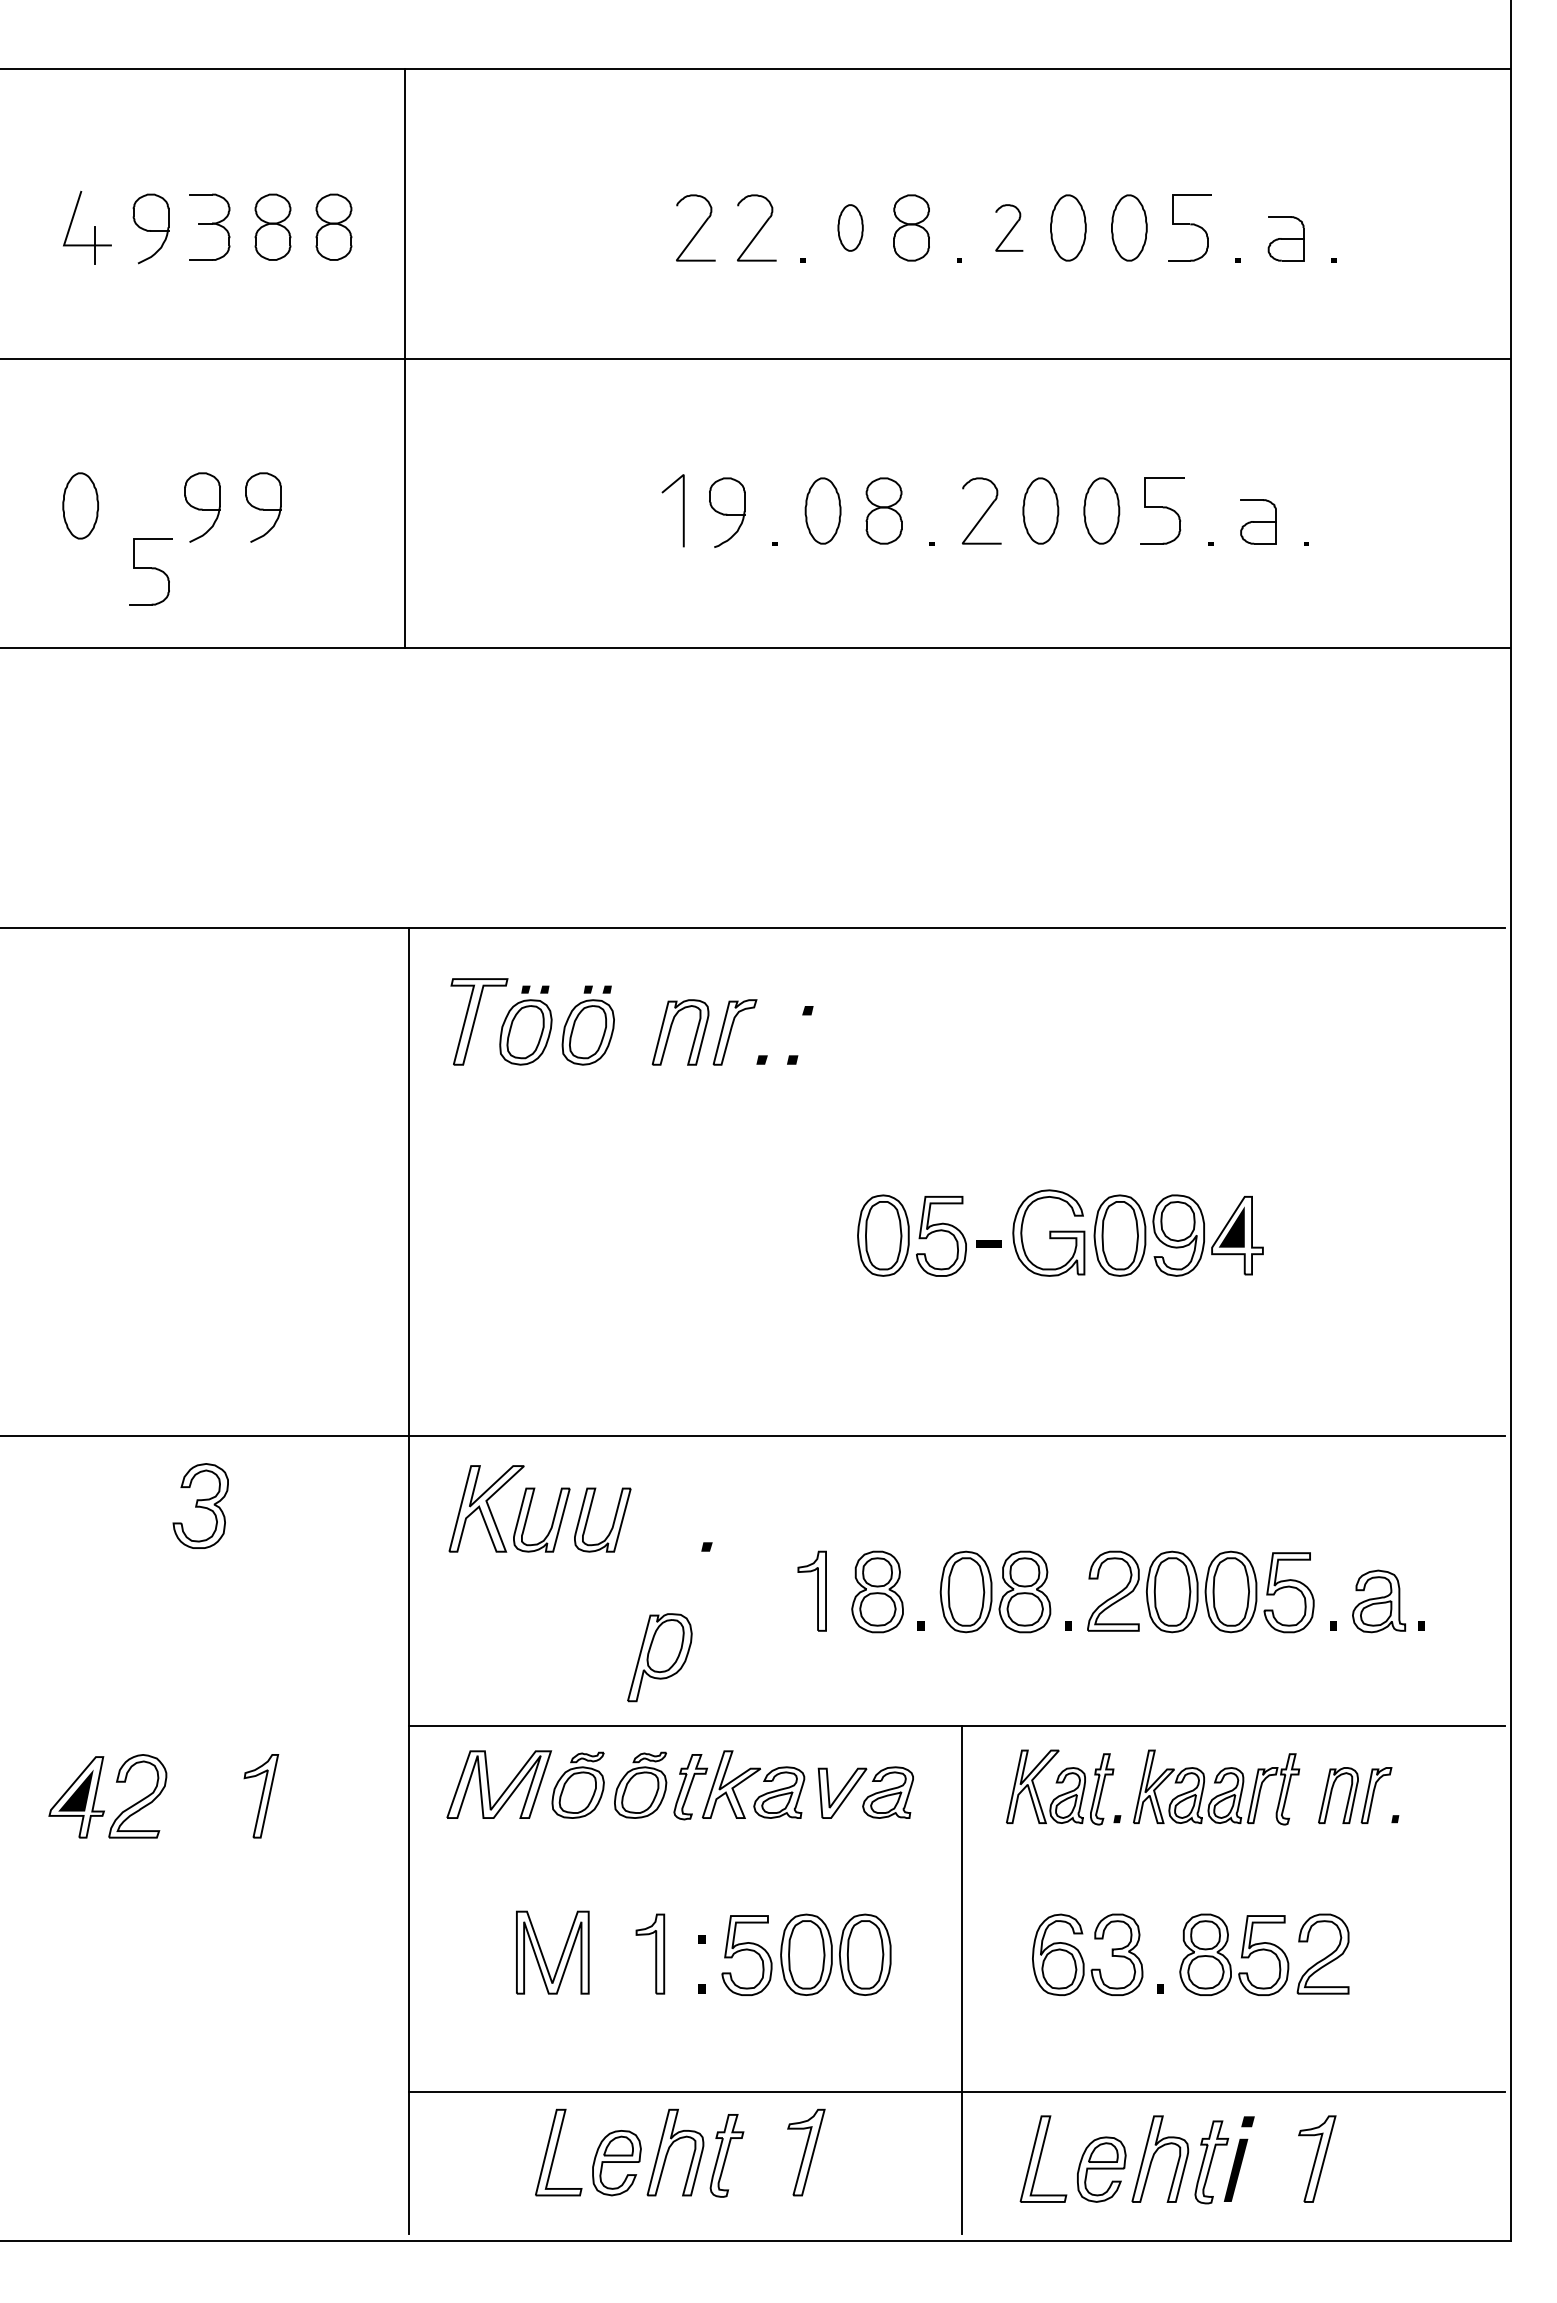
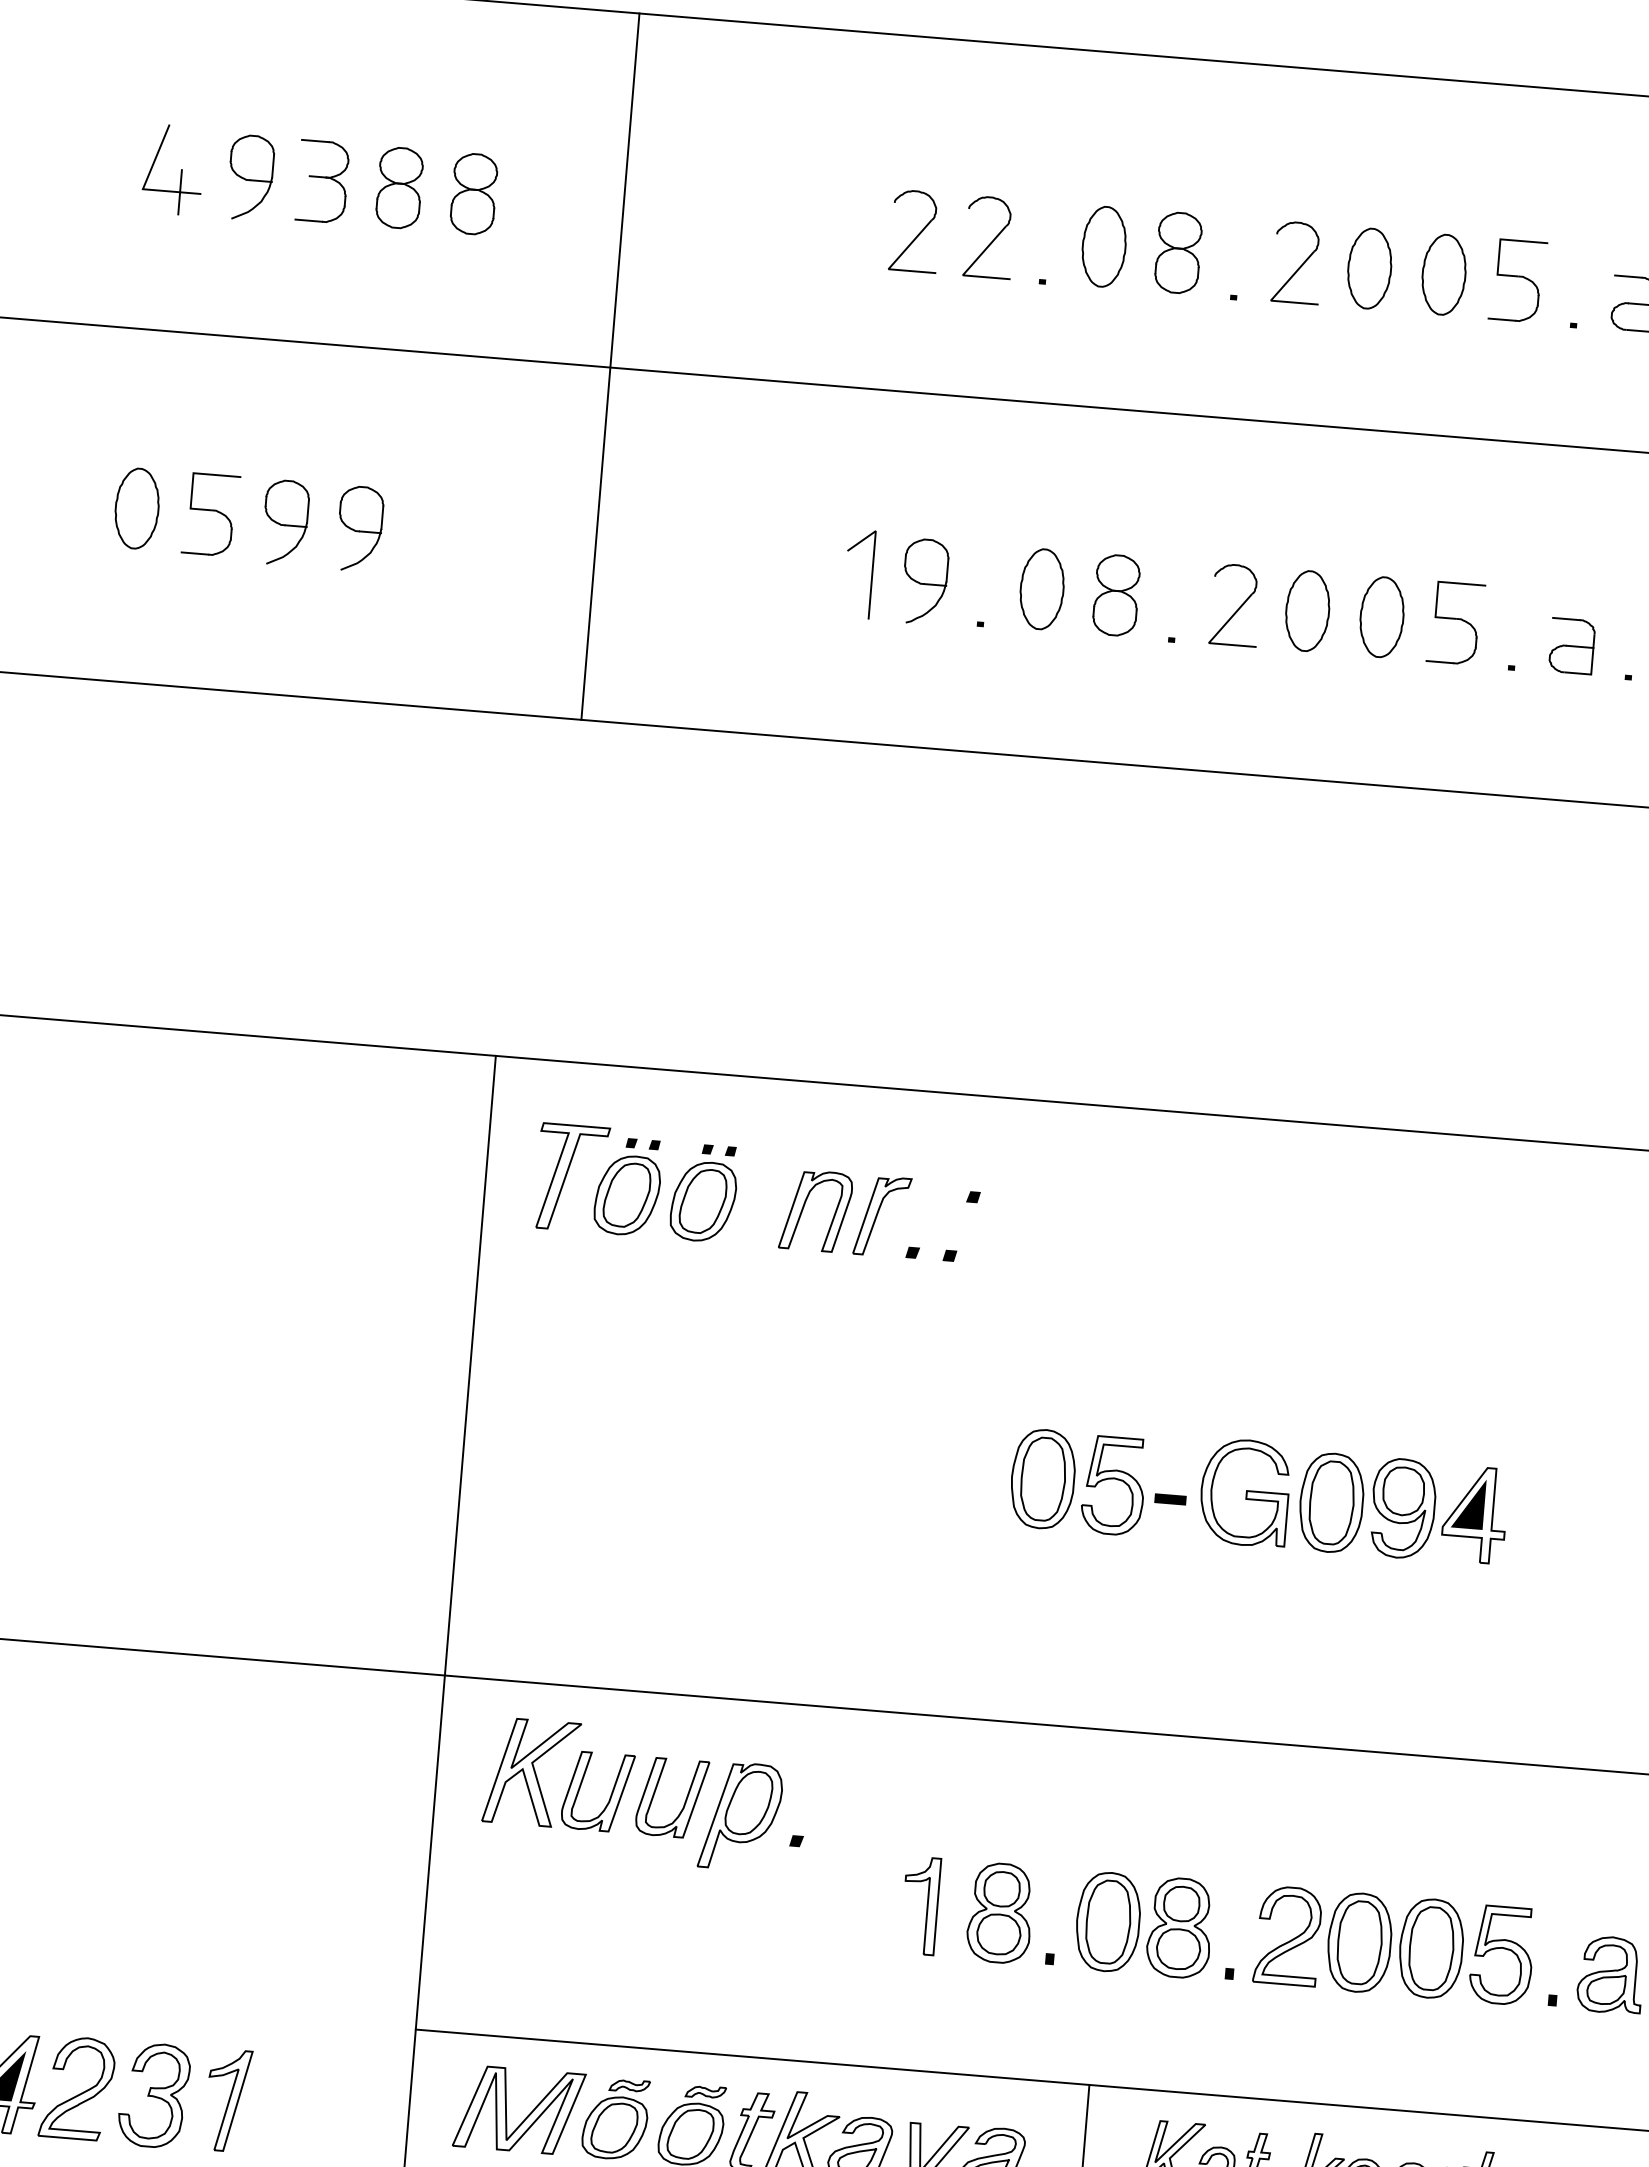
part: (850, 227) -> (1103, 246), size x1.43
part: (1009, 227) -> (1297, 262), size x1.43
line: (404, 358) -> (610, 366), moved
part: (150, 571) -> (210, 514), moved
part: (200, 1505) -> (153, 2094), moved
part: (659, 1657) -> (740, 1816), moved

